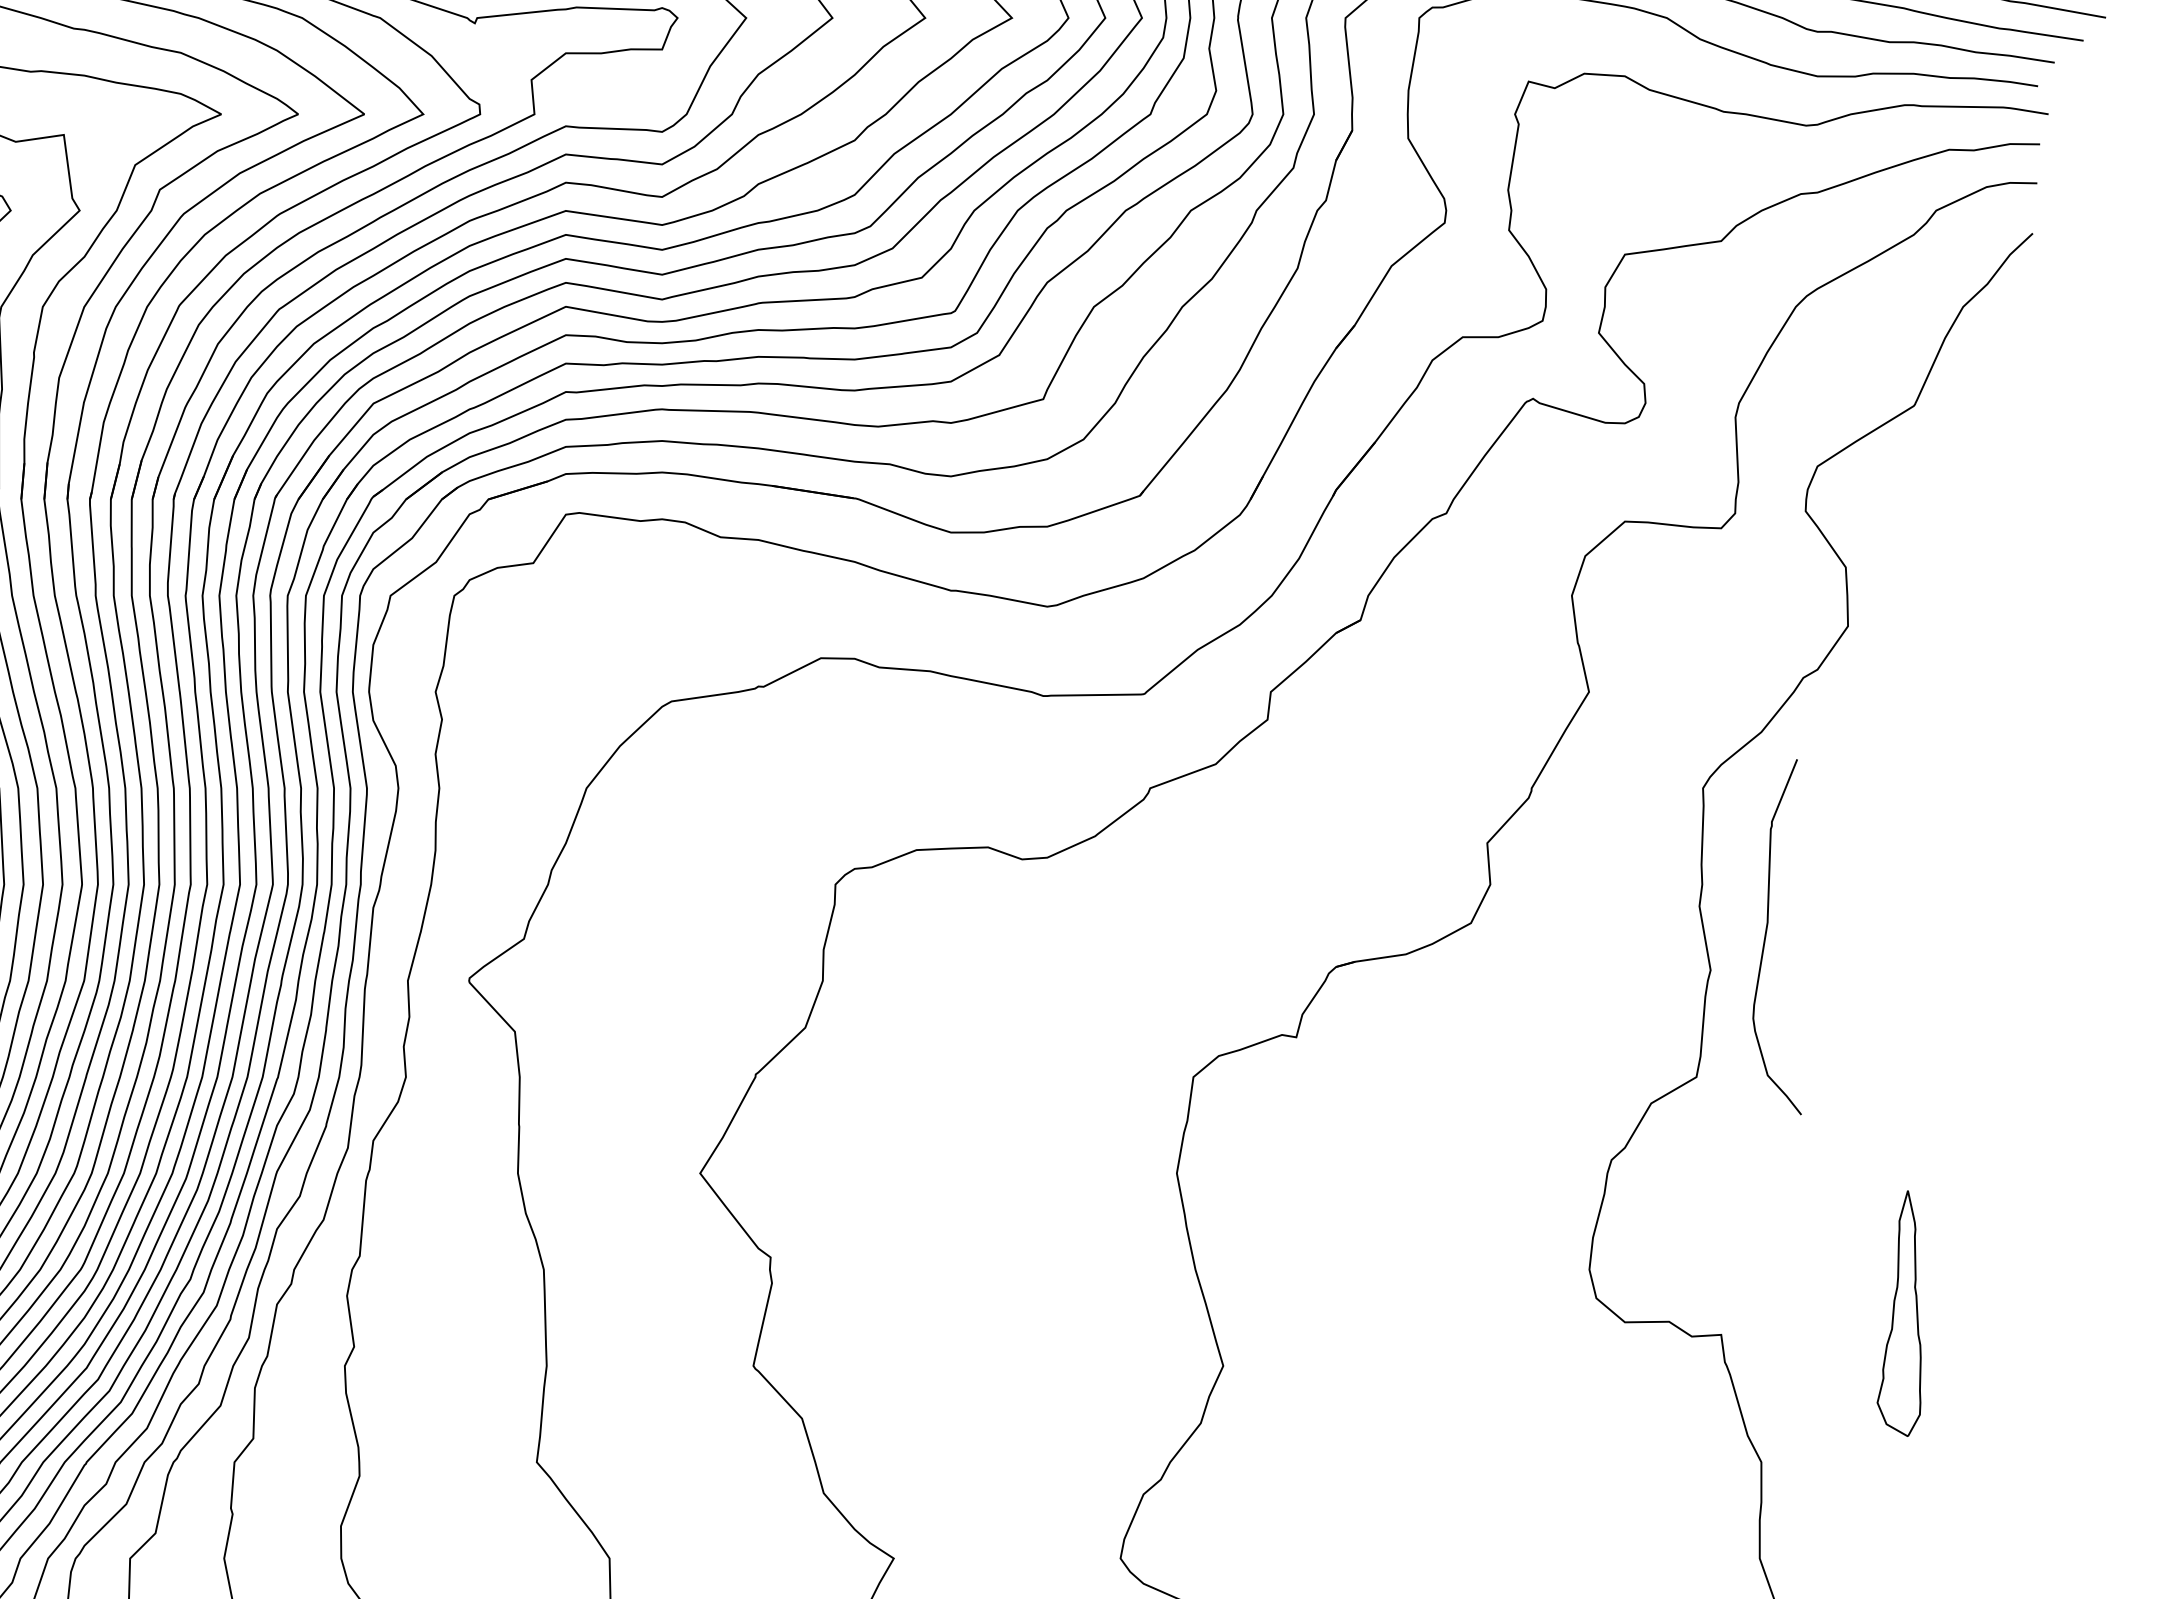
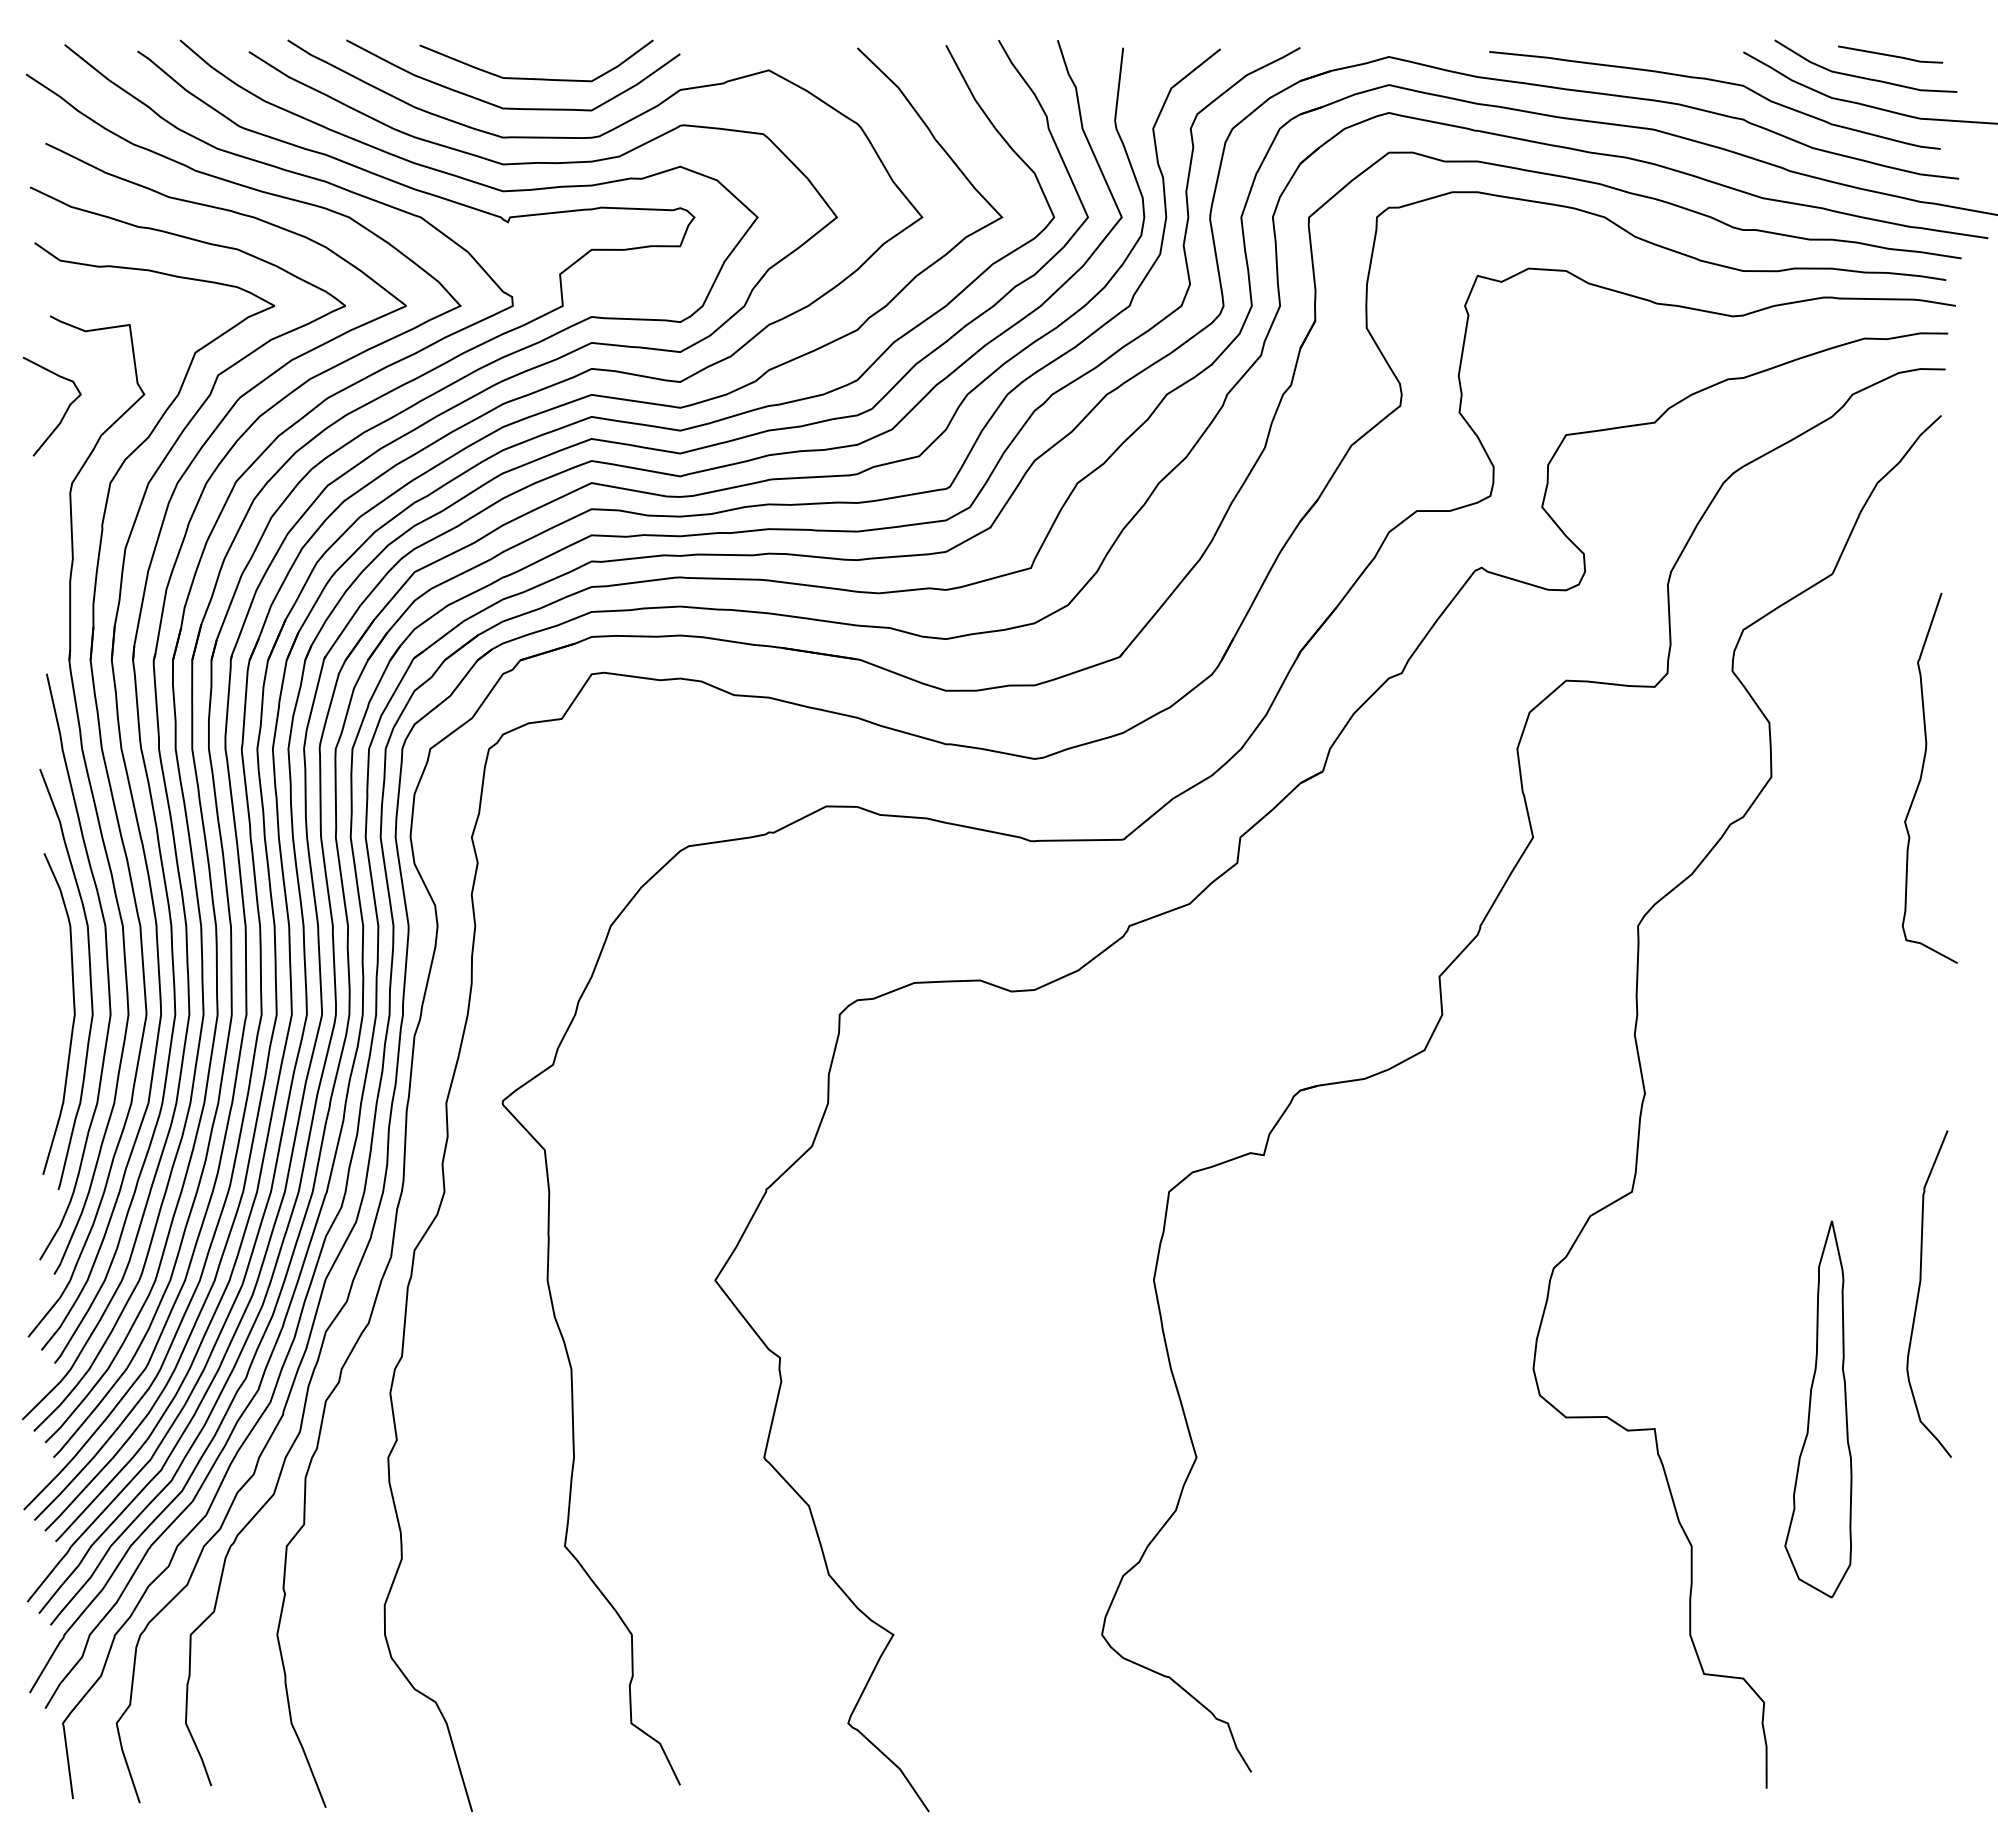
curve: (2012, 624) -> (1922, 775), added
curve: (1766, 936) -> (1919, 1293), moved
part: (1899, 1313) -> (1818, 1409), size x1.67

